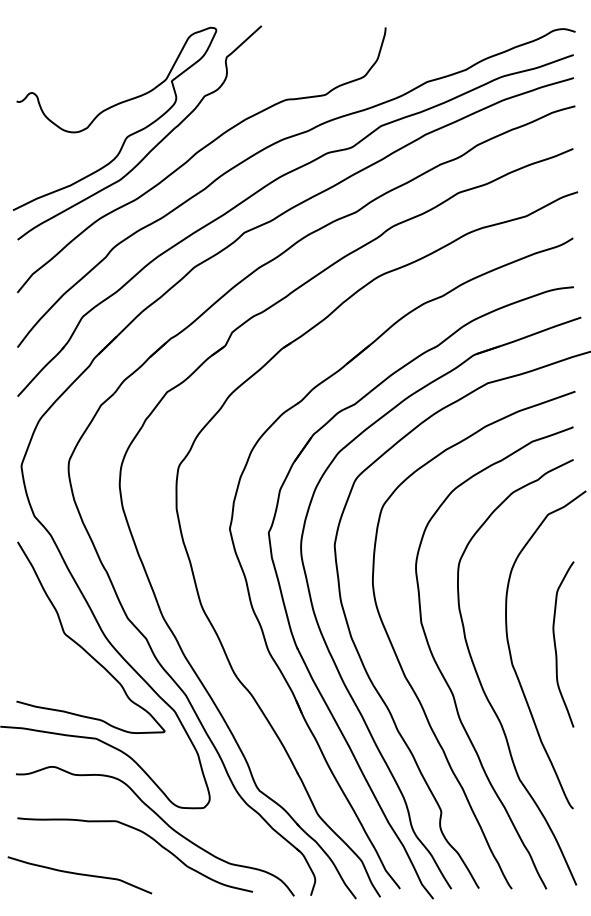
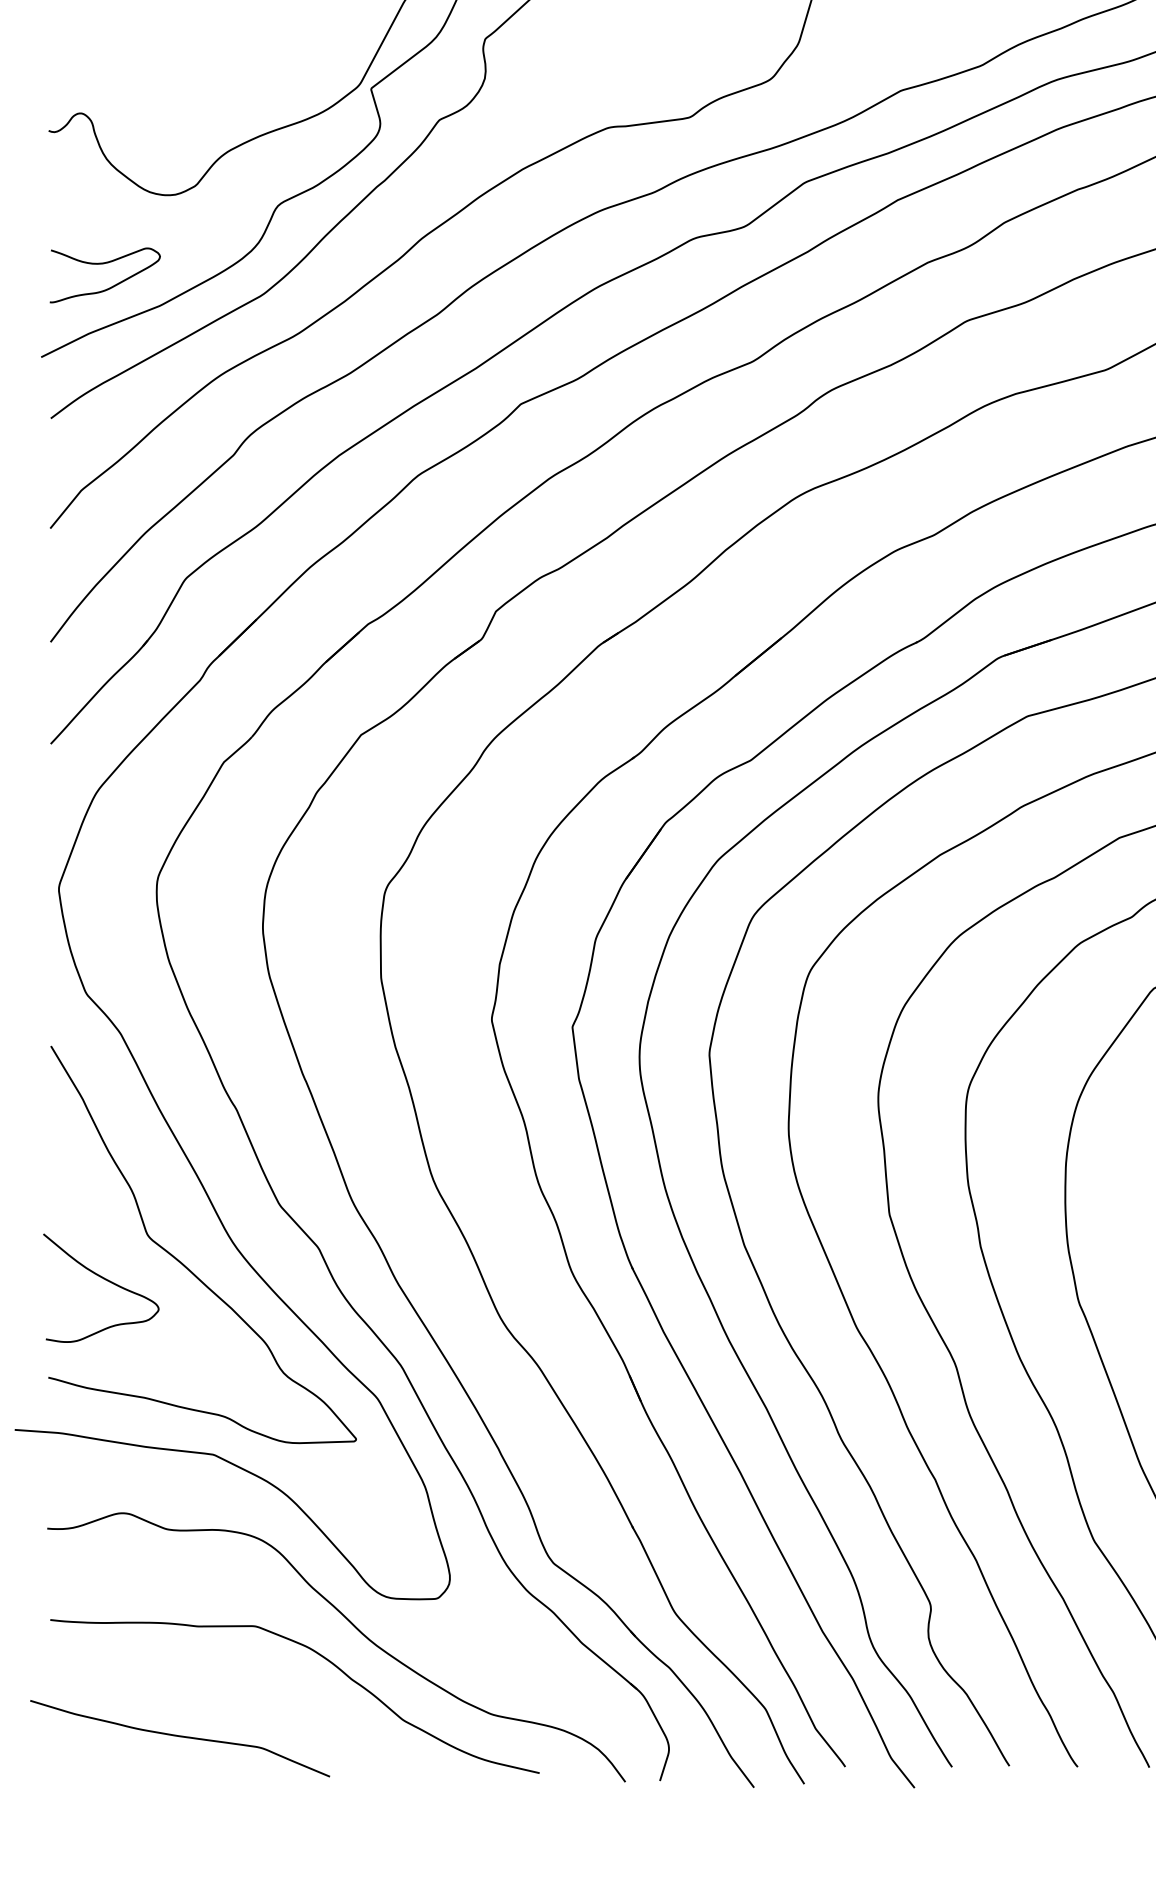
curve: (42, 166) -> (102, 266), added
curve: (42, 654) -> (102, 1279), added

